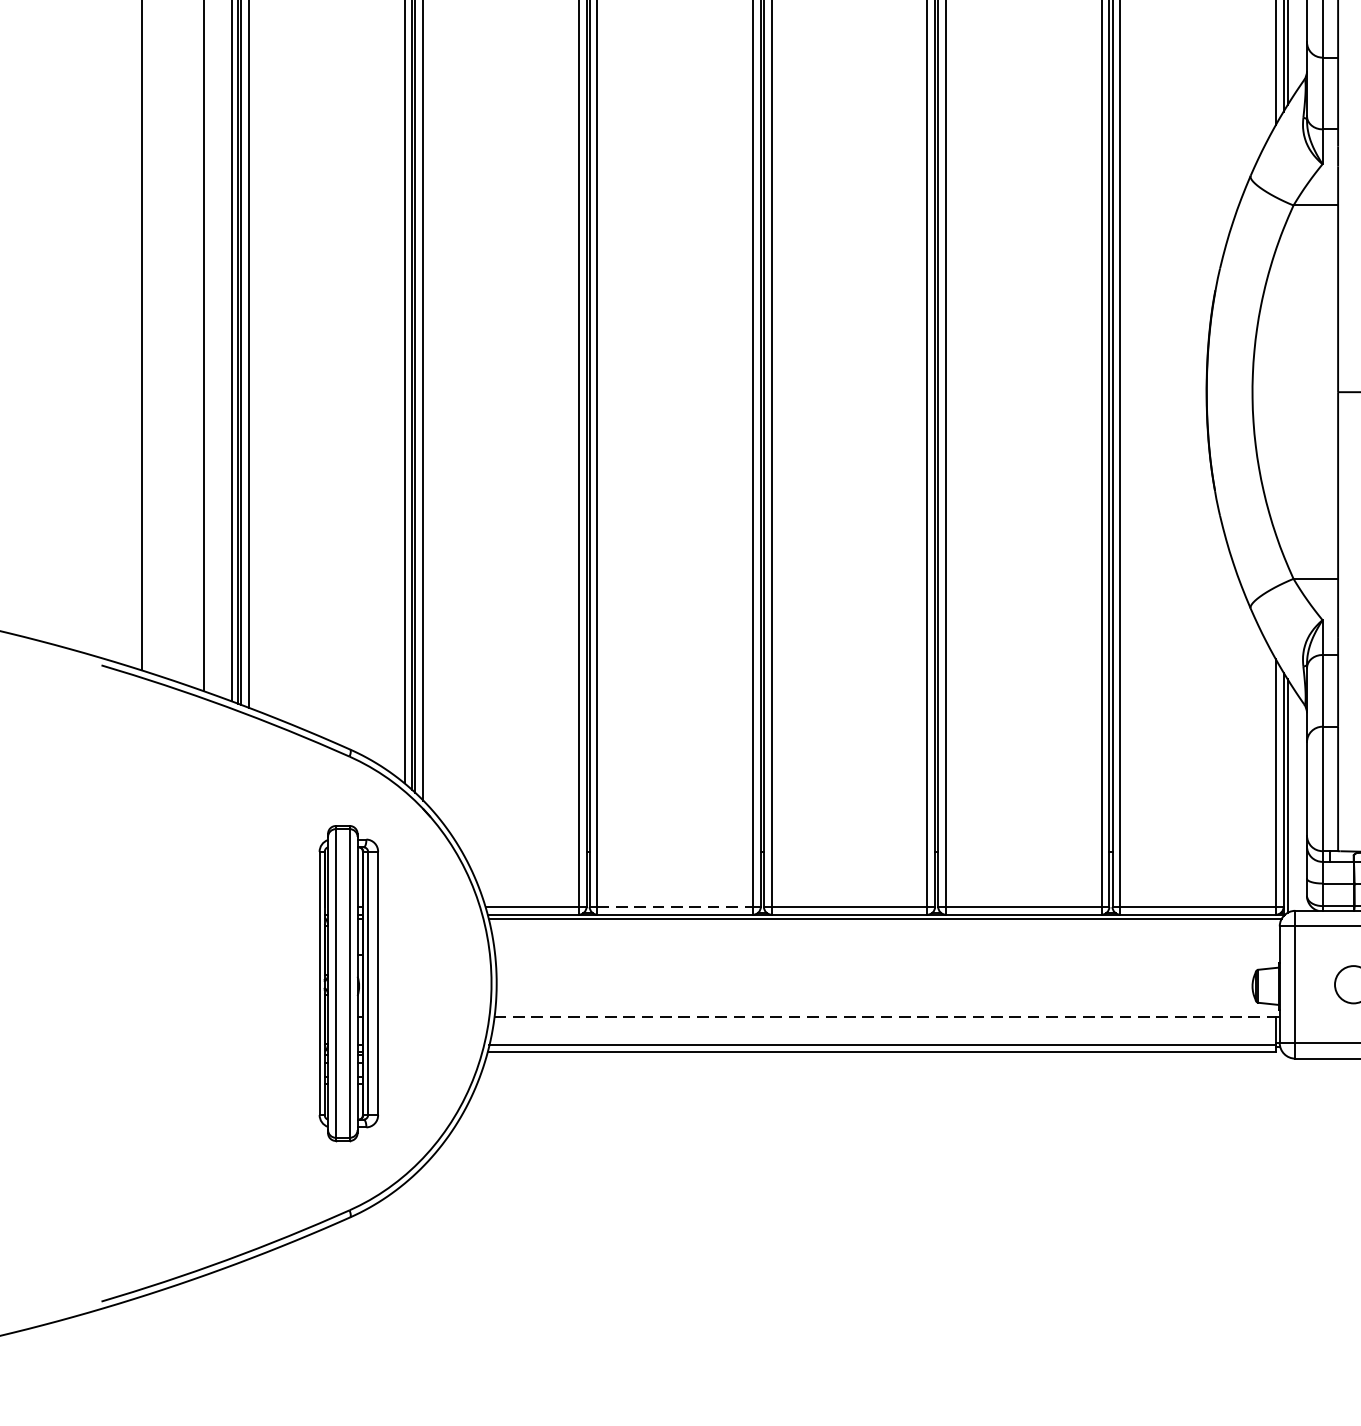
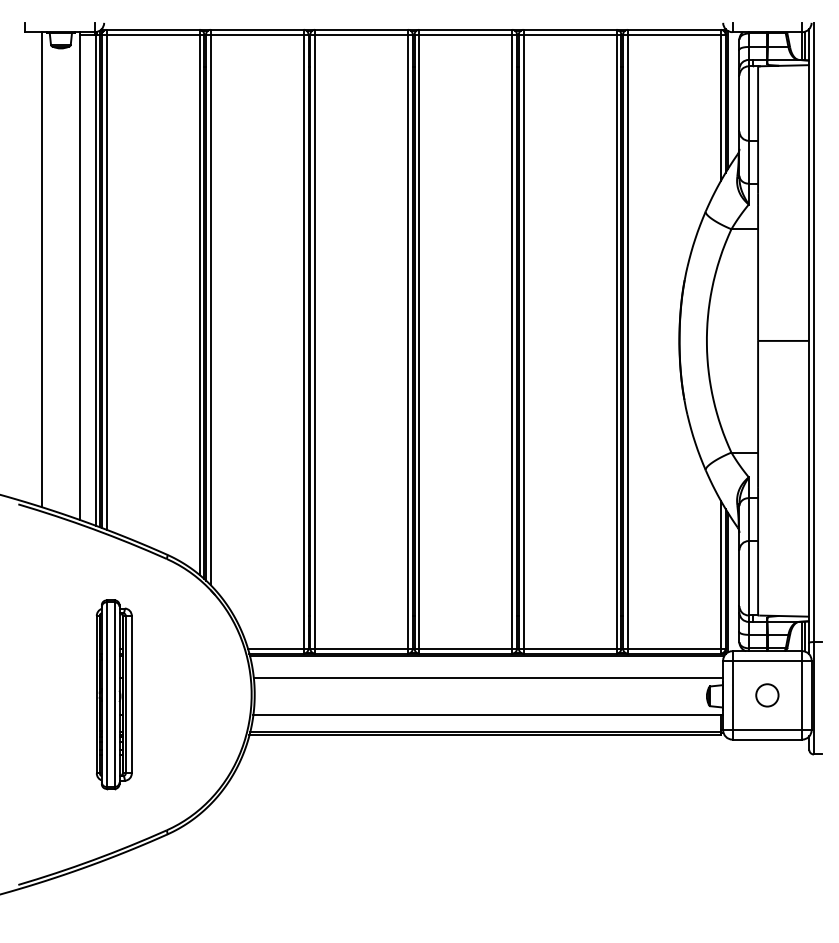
line: (675, 906) -> (361, 648), dashed -> solid
line: (887, 954) -> (488, 677), added
part: (347, 983) -> (113, 694), moved
line: (887, 1016) -> (488, 714), dashed -> solid

